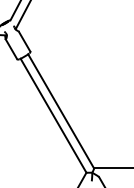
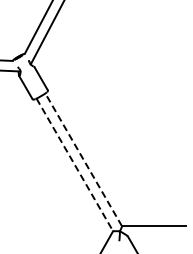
line: (60, 111) -> (83, 159), solid -> dashed
line: (53, 115) -> (74, 164), solid -> dashed

